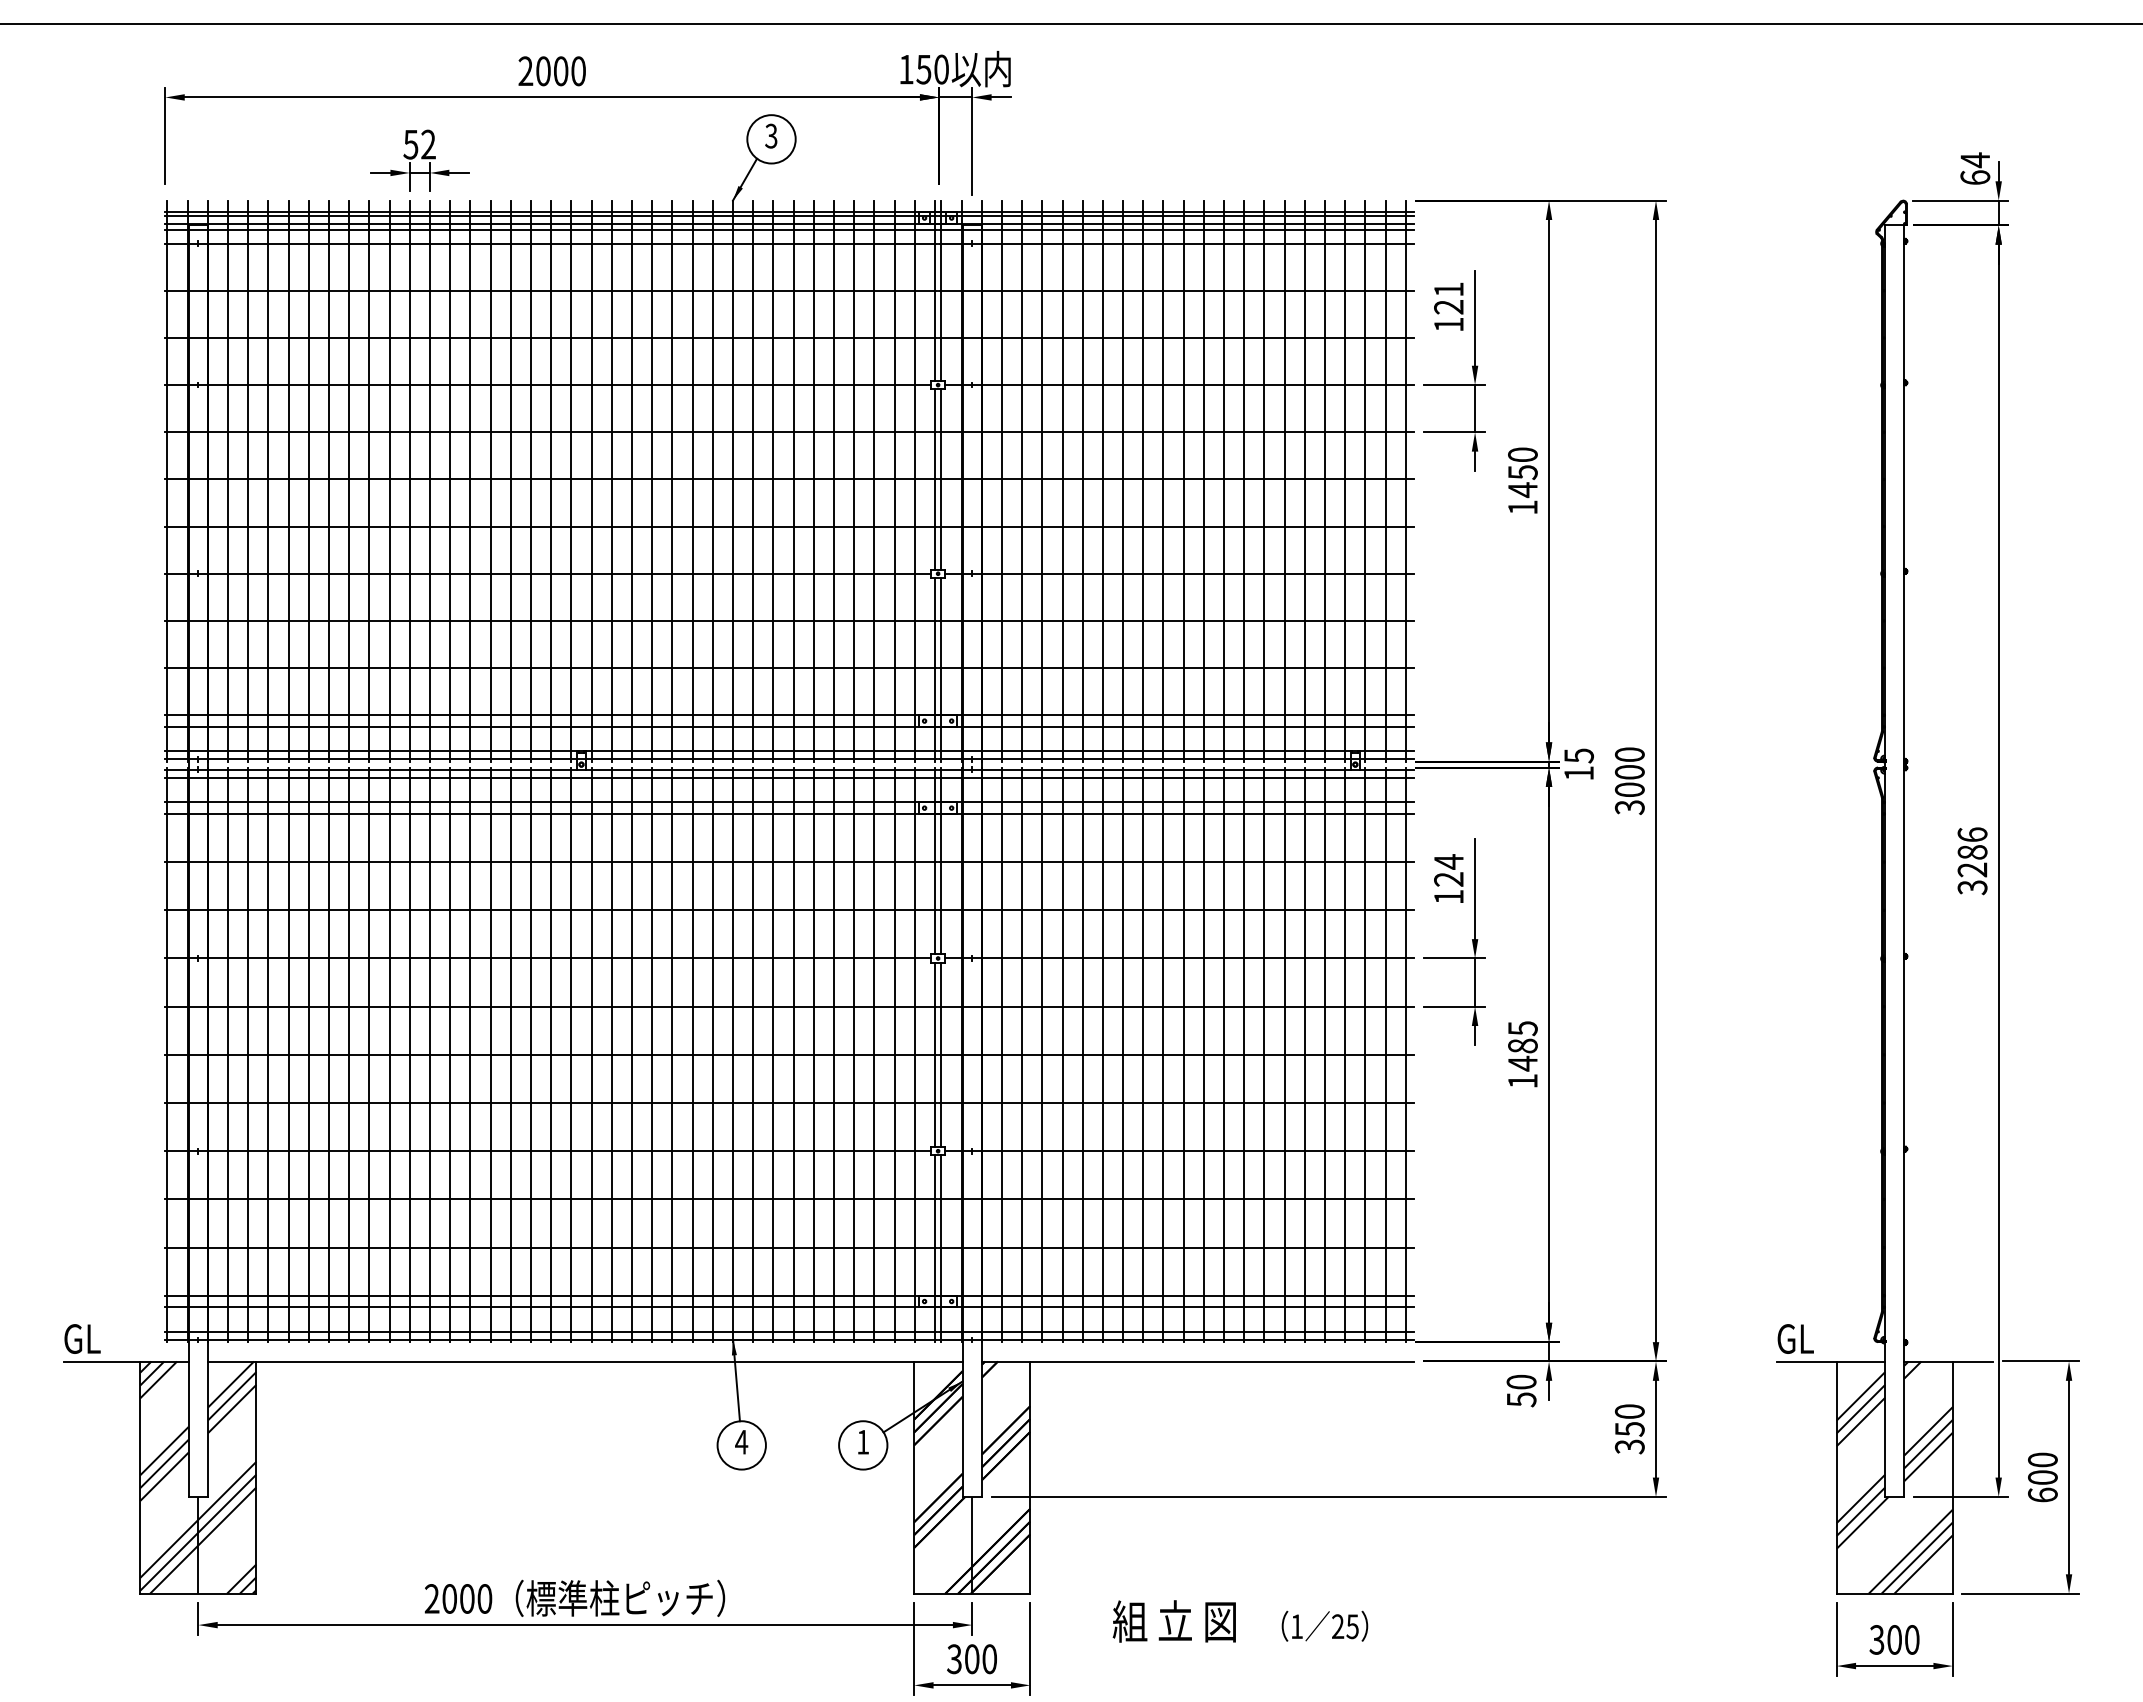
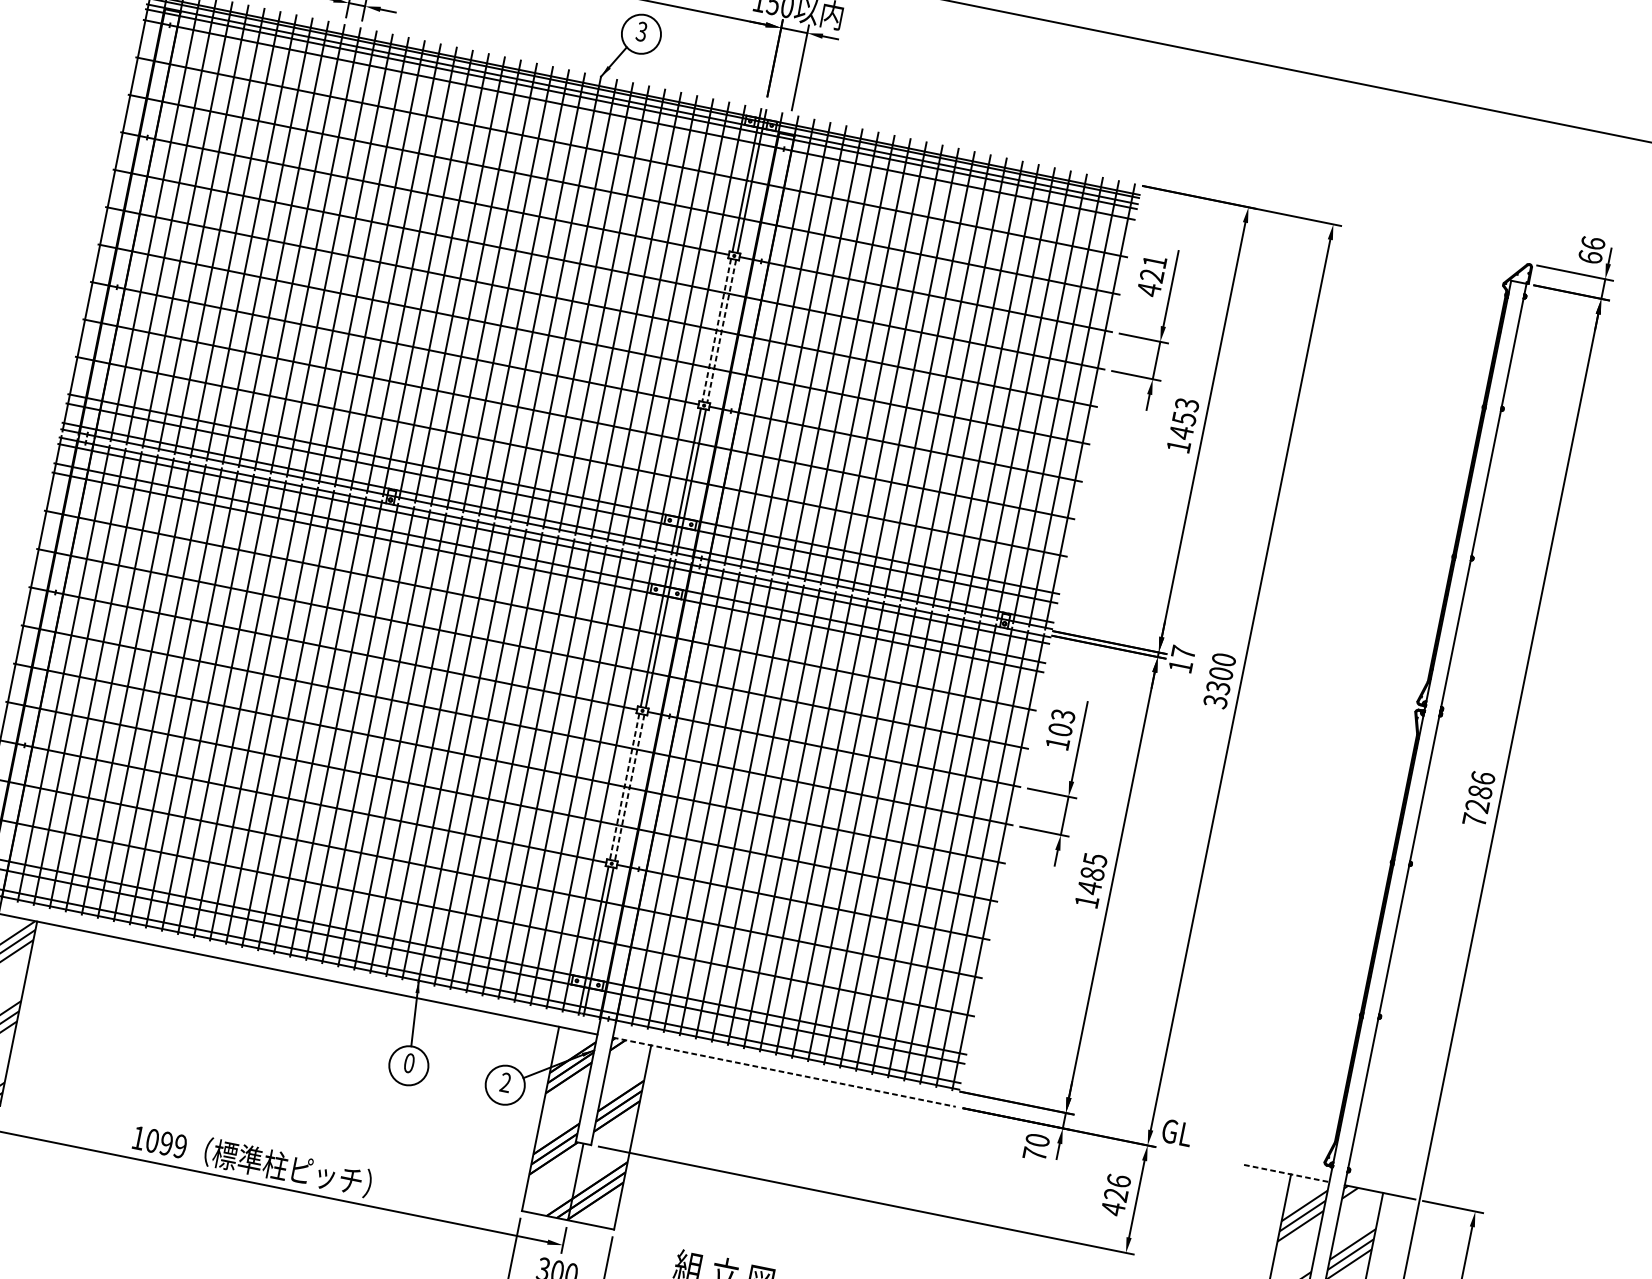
text: (1975, 160) -> (1593, 243), 64 -> 66
text: (1448, 324) -> (1148, 289), 121 -> 421
text: (1522, 454) -> (1186, 404), 1450 -> 1453
line: (934, 479) -> (716, 330), solid -> dashed
line: (941, 479) -> (721, 331), solid -> dashed
text: (1579, 755) -> (1183, 652), 15 -> 17
text: (1629, 789) -> (1218, 687), 3000 -> 3300
text: (1448, 870) -> (1061, 722), 124 -> 103
text: (1972, 887) -> (1474, 820), 3286 -> 7286
line: (934, 1055) -> (624, 787), solid -> dashed
line: (941, 1055) -> (629, 788), solid -> dashed
text: (1795, 1338) -> (1177, 1132), moved
line: (1198, 1361) -> (784, 1072), solid -> dashed
line: (1831, 1361) -> (1286, 1173), solid -> dashed
text: (1521, 1399) -> (1034, 1154), 50 -> 70
text: (1629, 1429) -> (1115, 1195), 350 -> 426
text: (741, 1441) -> (409, 1062), 4 -> 0
text: (863, 1441) -> (506, 1082), 1 -> 2
text: (458, 1598) -> (159, 1141), 2000 -> 1099

